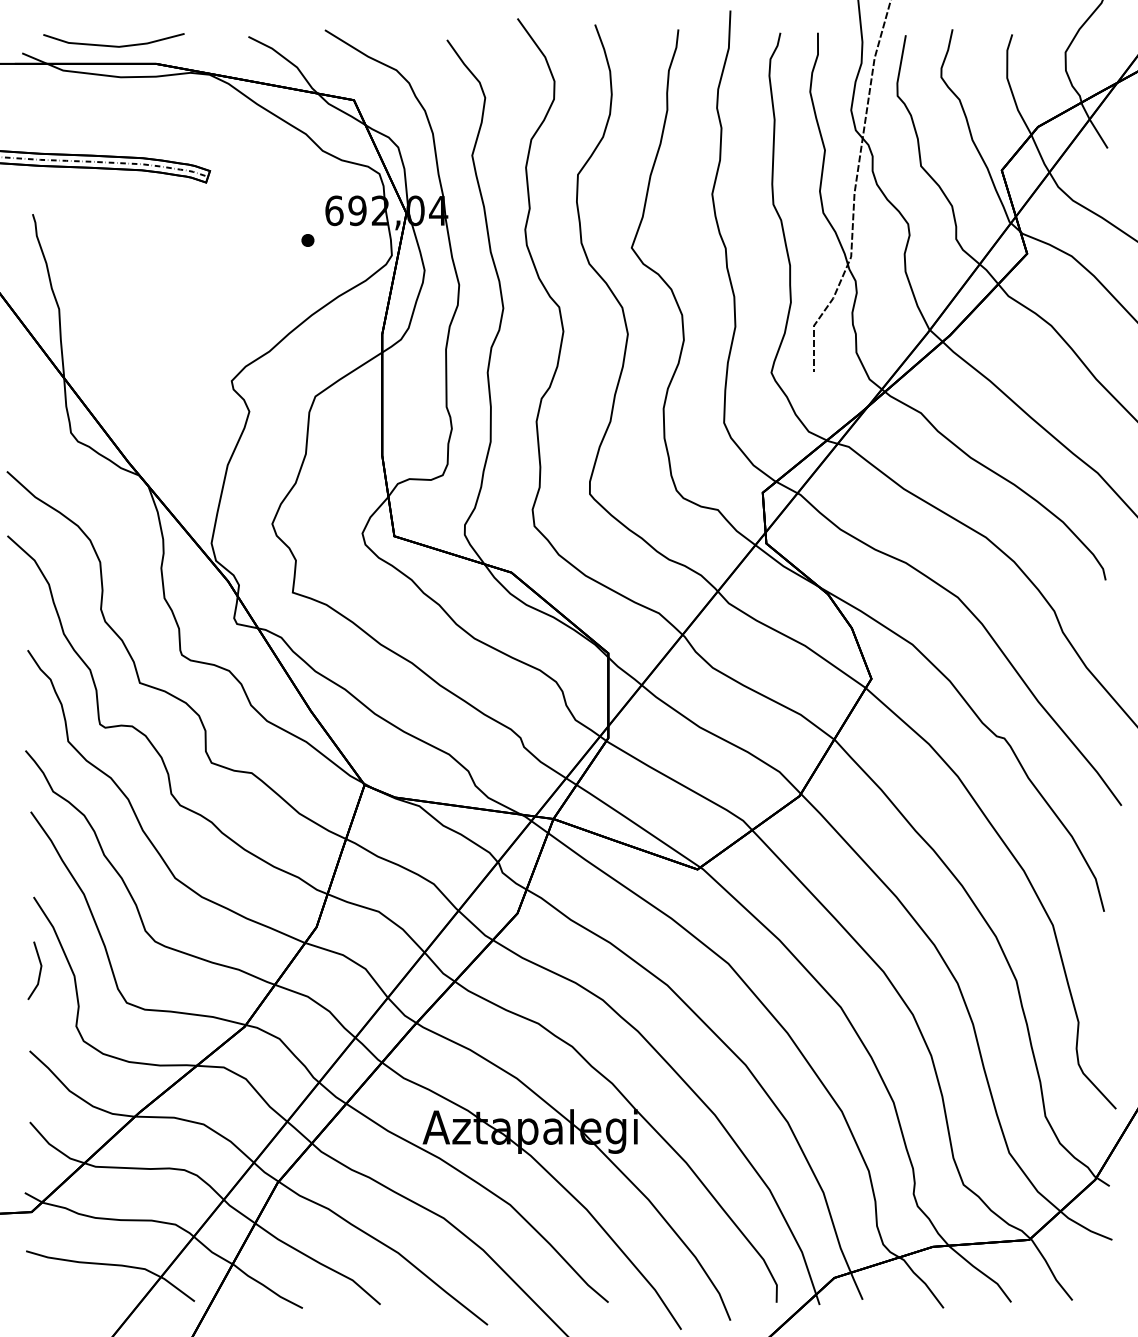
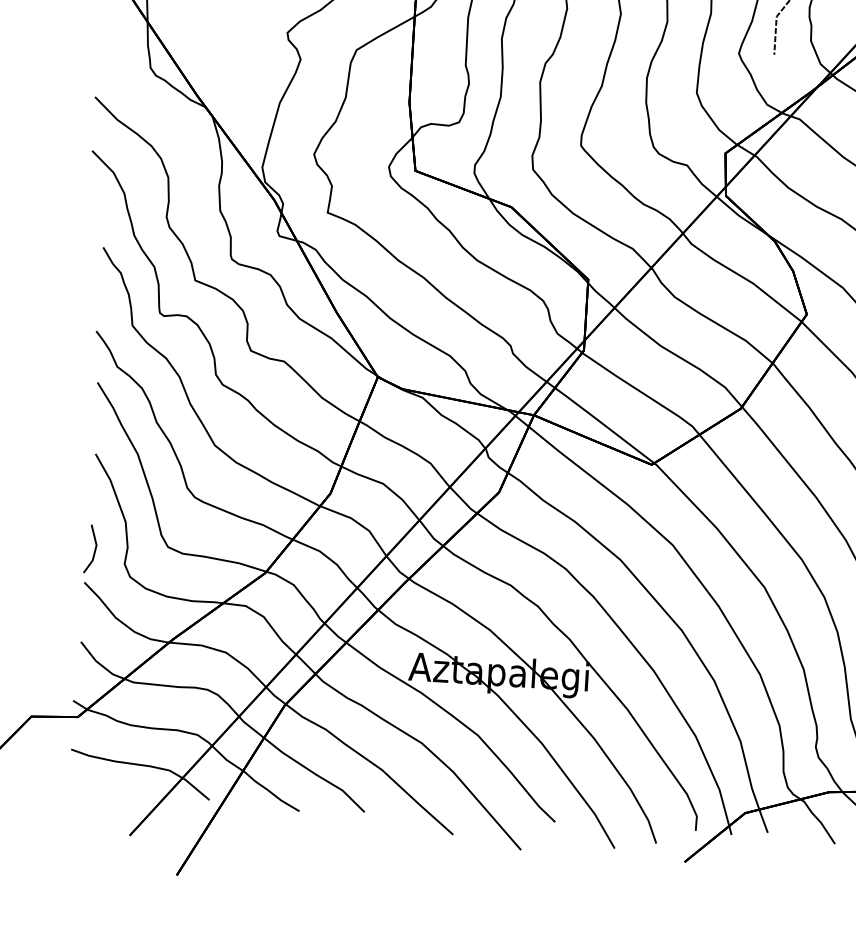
line: (39, 970) -> (94, 549), moved

